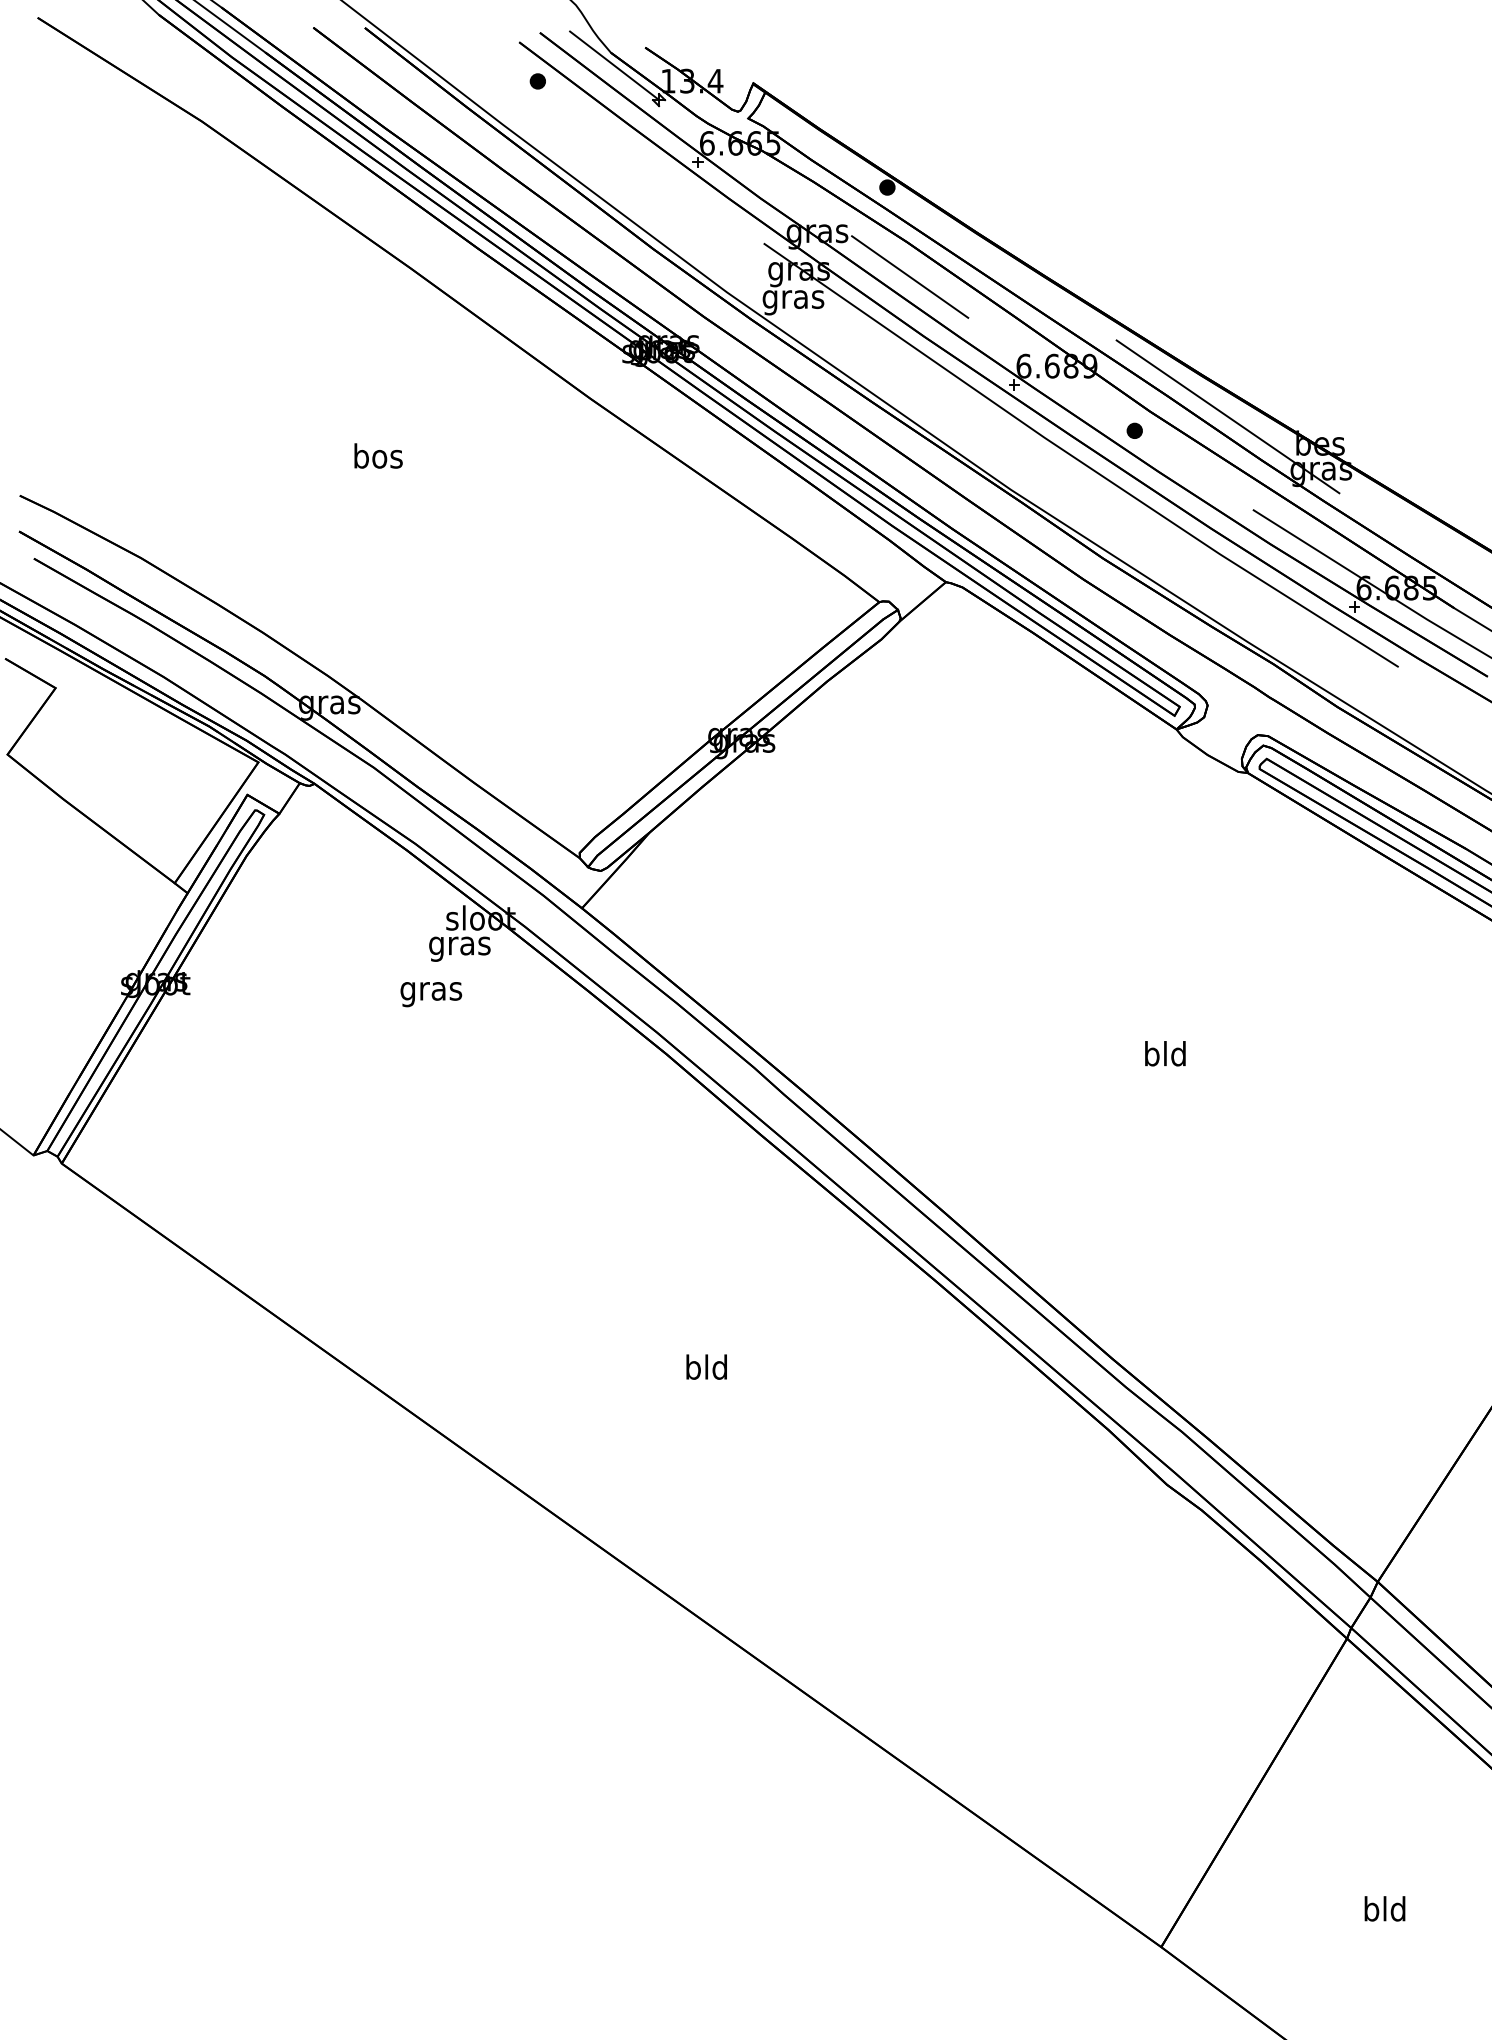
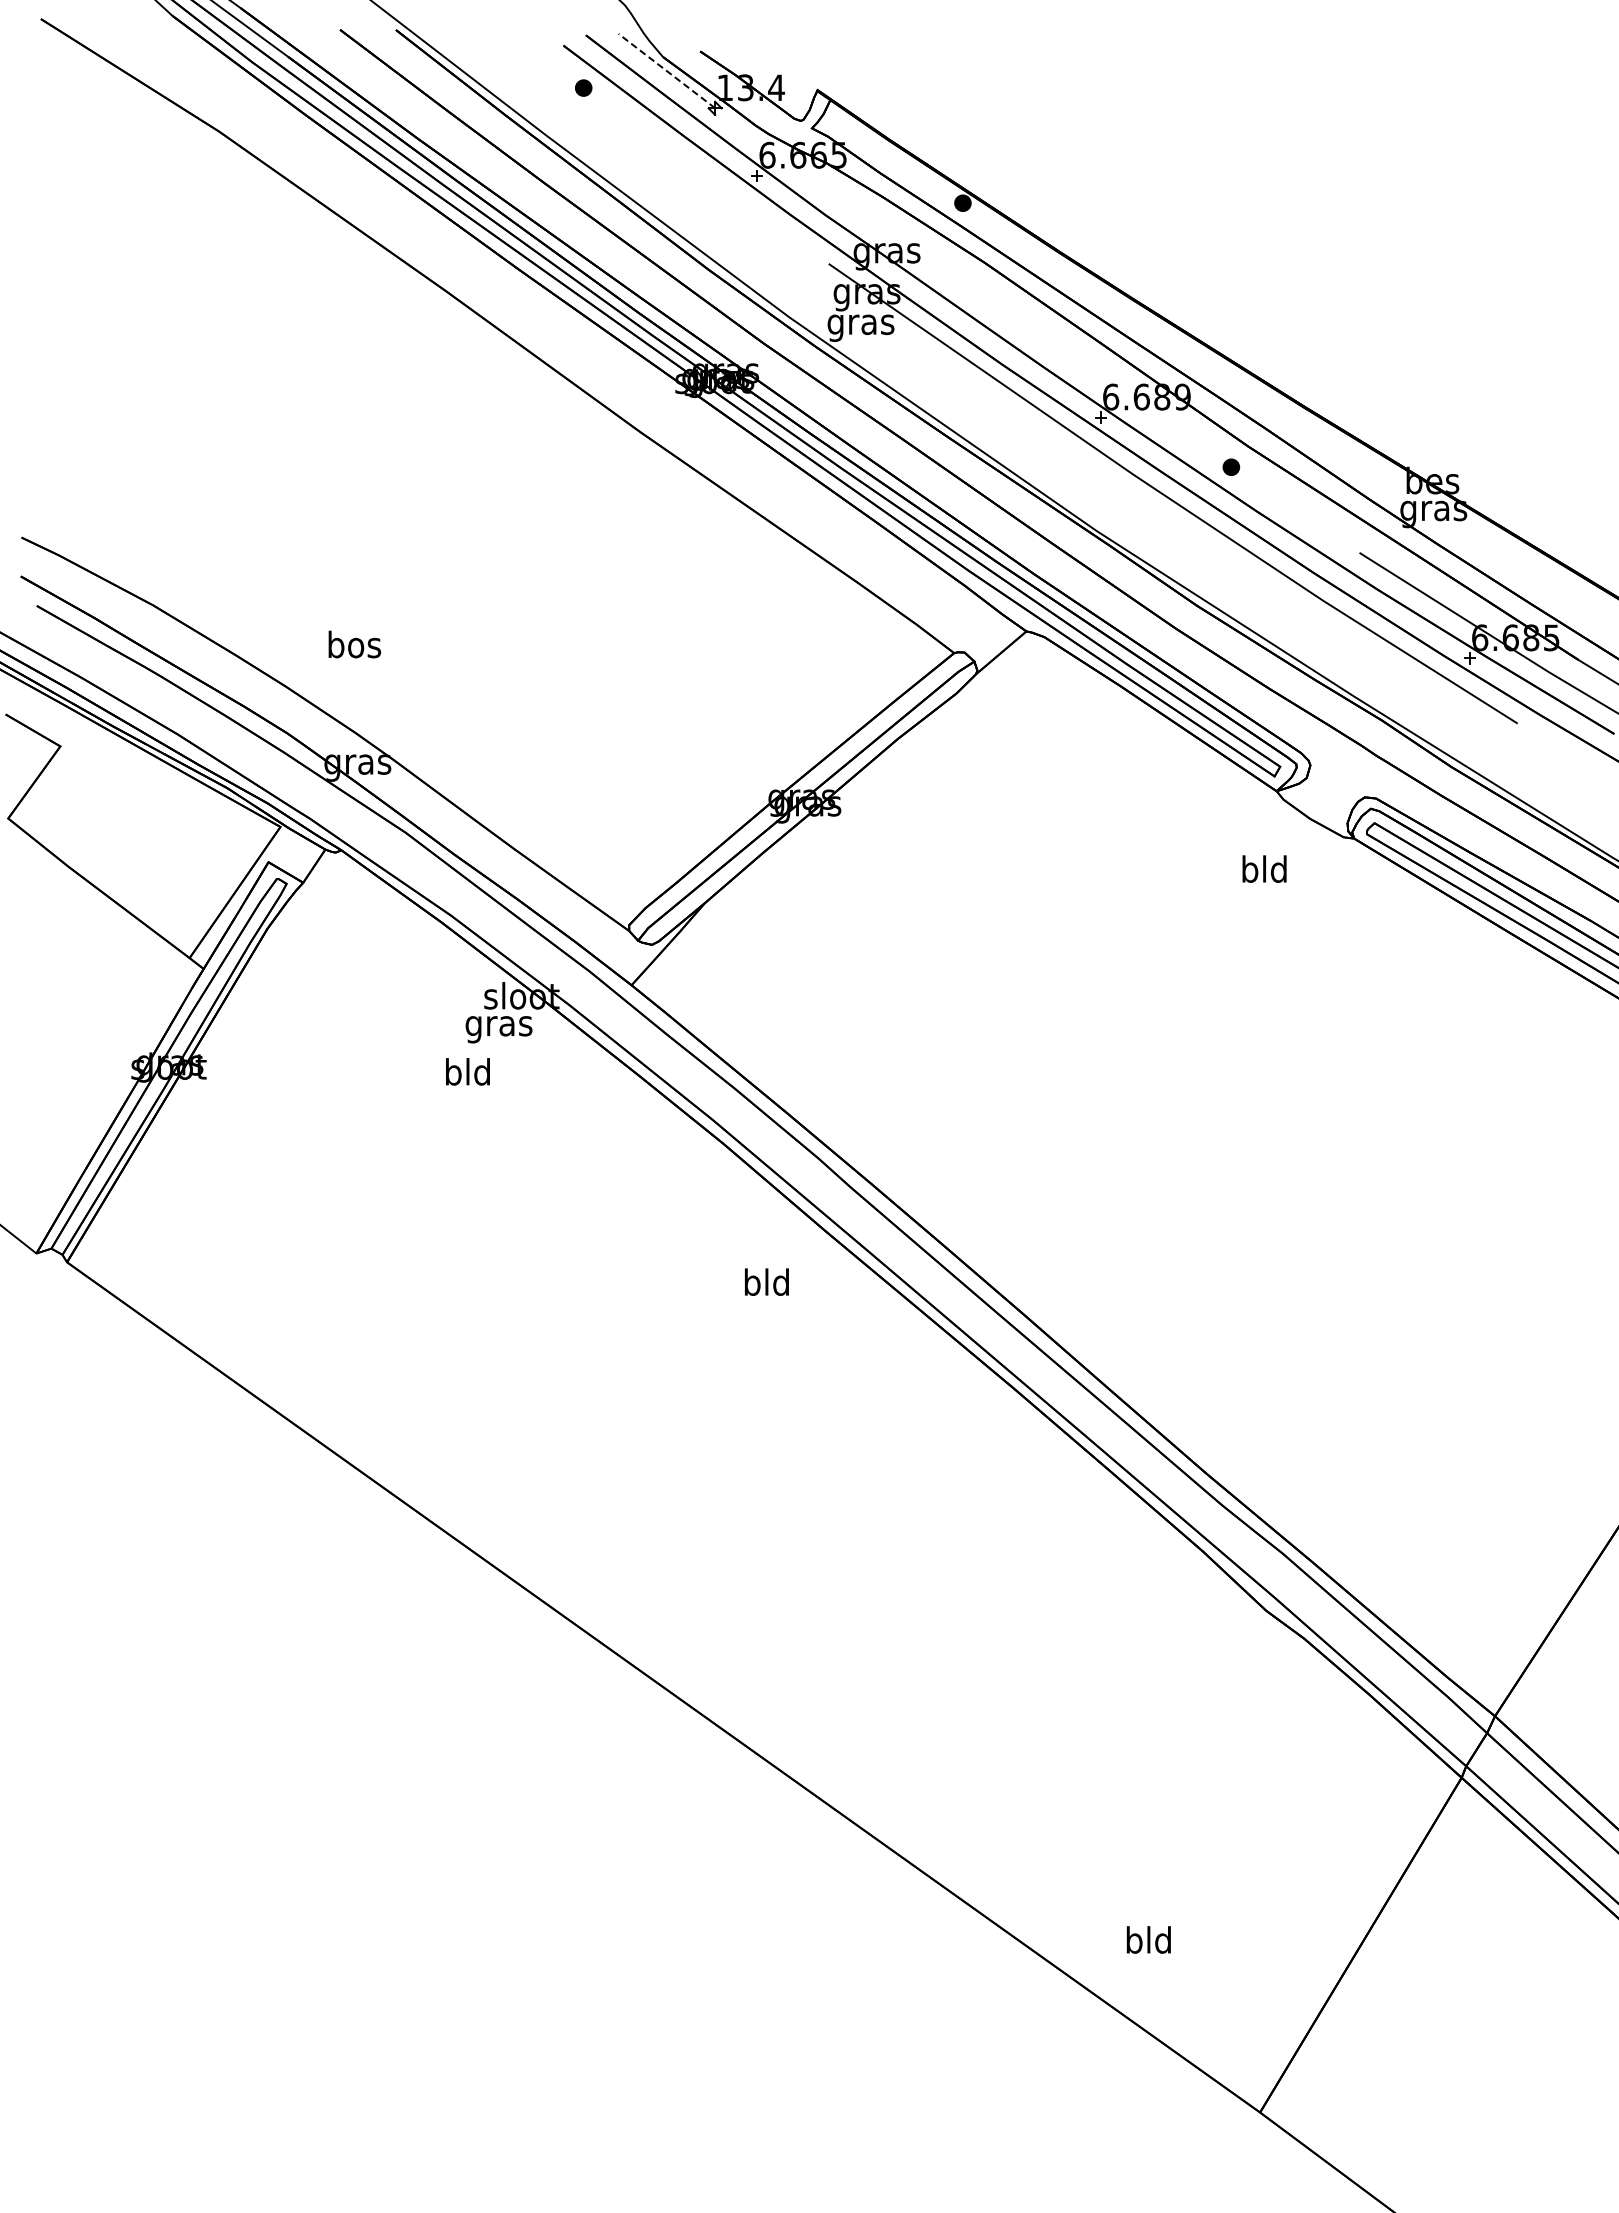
line: (614, 66) -> (666, 71), solid -> dashed
line: (910, 277) -> (987, 300), removed
line: (1227, 416) -> (1332, 451), removed
text: (378, 455) -> (354, 644), moved
text: (430, 991) -> (467, 1075), gras -> bld
text: (1165, 1053) -> (1264, 868), moved
text: (706, 1366) -> (766, 1281), moved
text: (1384, 1908) -> (1148, 1939), moved

